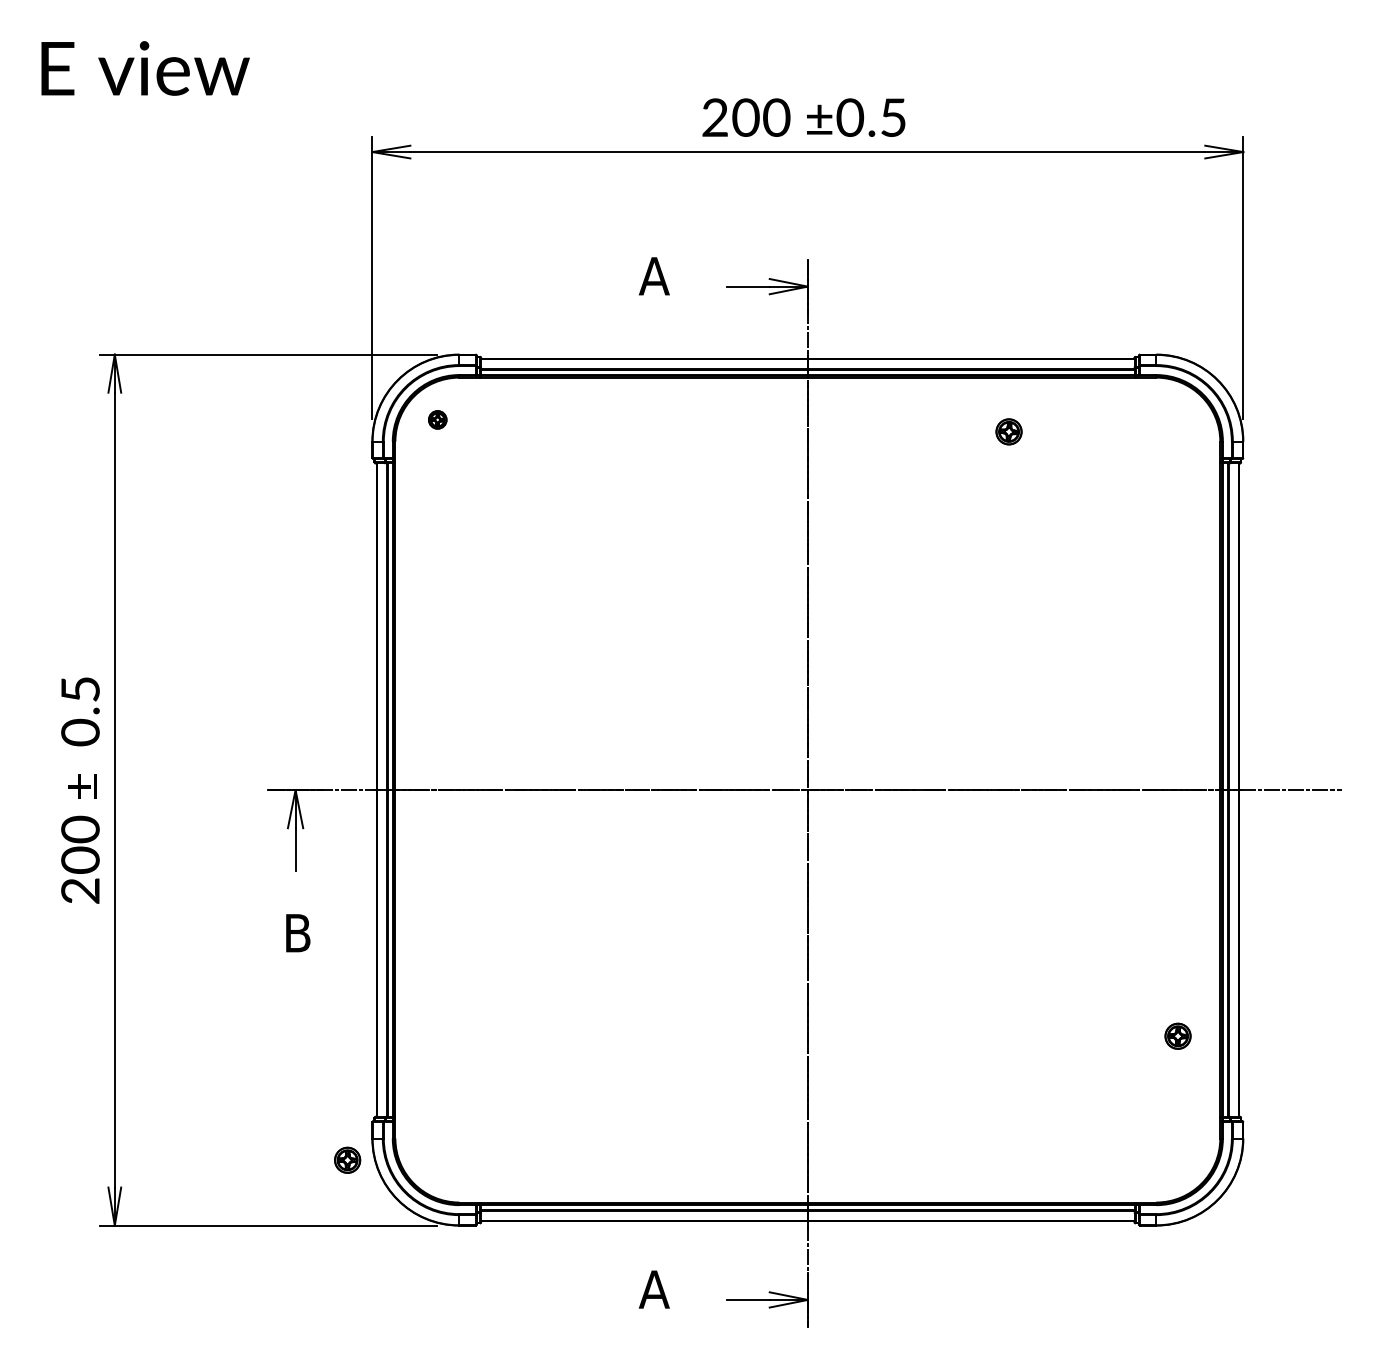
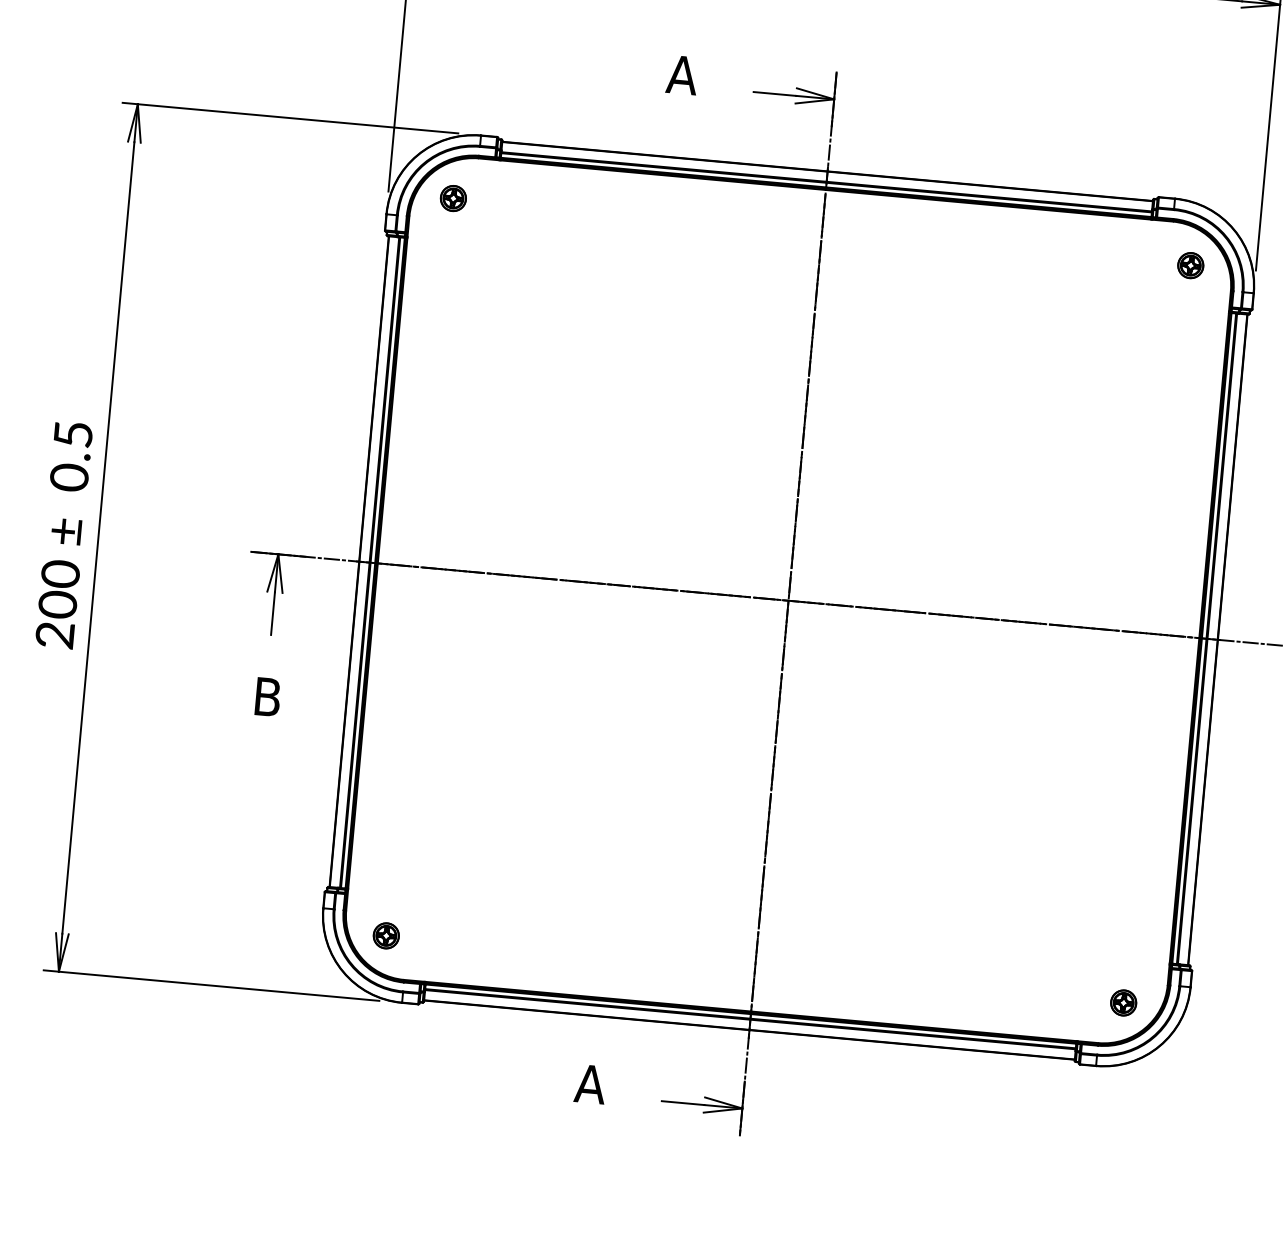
part: (437, 419) -> (453, 198), size x1.43
part: (1008, 431) -> (1190, 265), moved
part: (1177, 1035) -> (1123, 1002), moved
part: (347, 1159) -> (386, 935), moved

